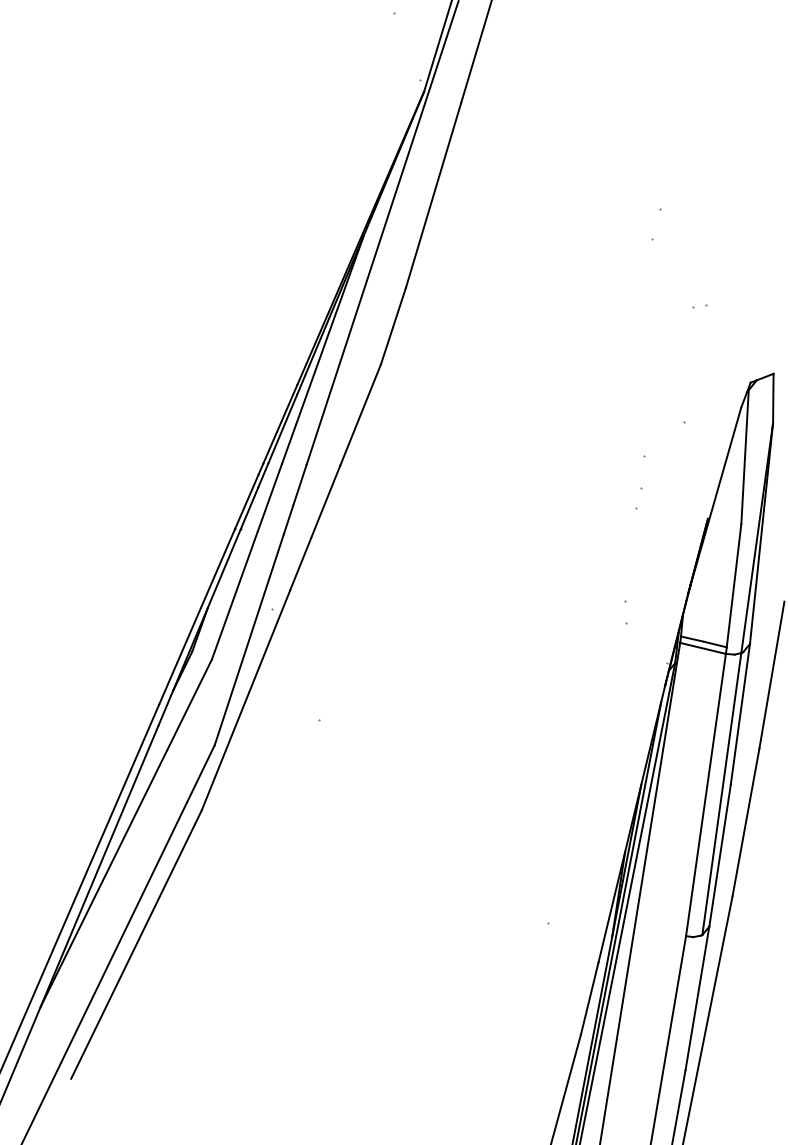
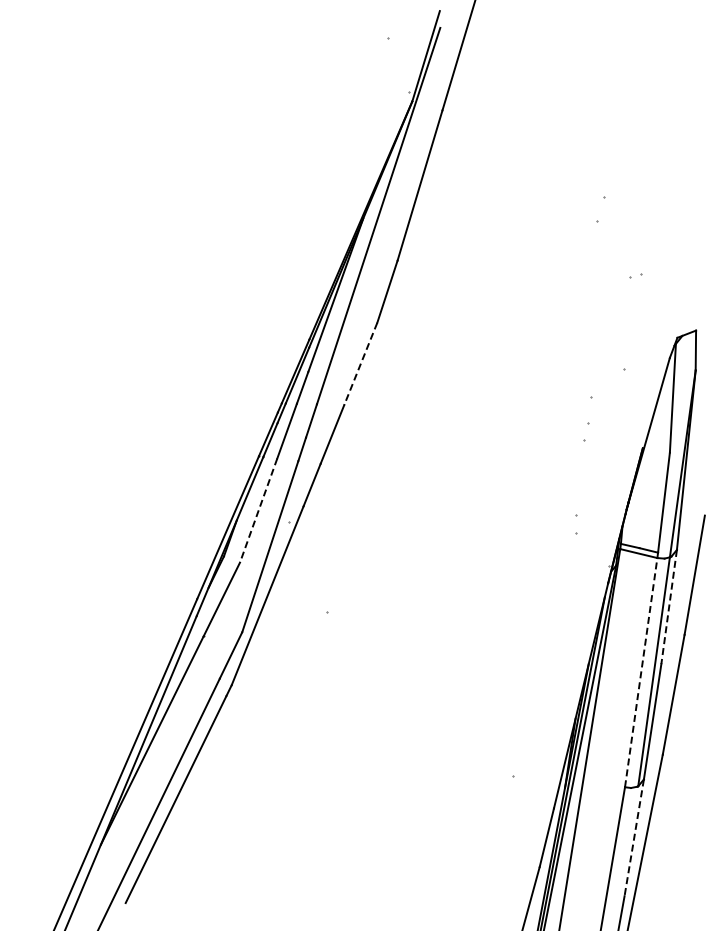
line: (360, 415) -> (360, 364), solid -> dashed
line: (234, 596) -> (258, 511), solid -> dashed
line: (740, 714) -> (669, 607), solid -> dashed
line: (706, 794) -> (641, 672), solid -> dashed
line: (697, 999) -> (634, 838), solid -> dashed

